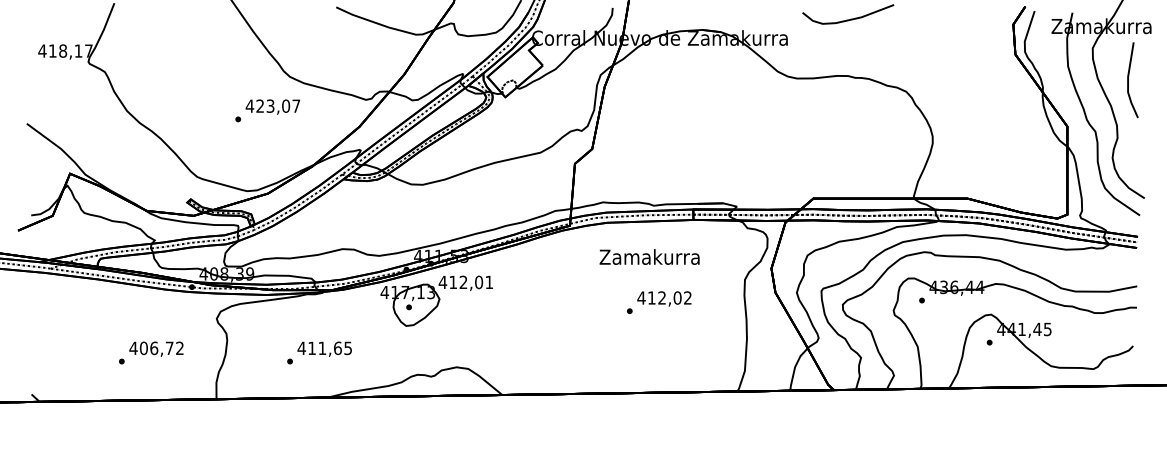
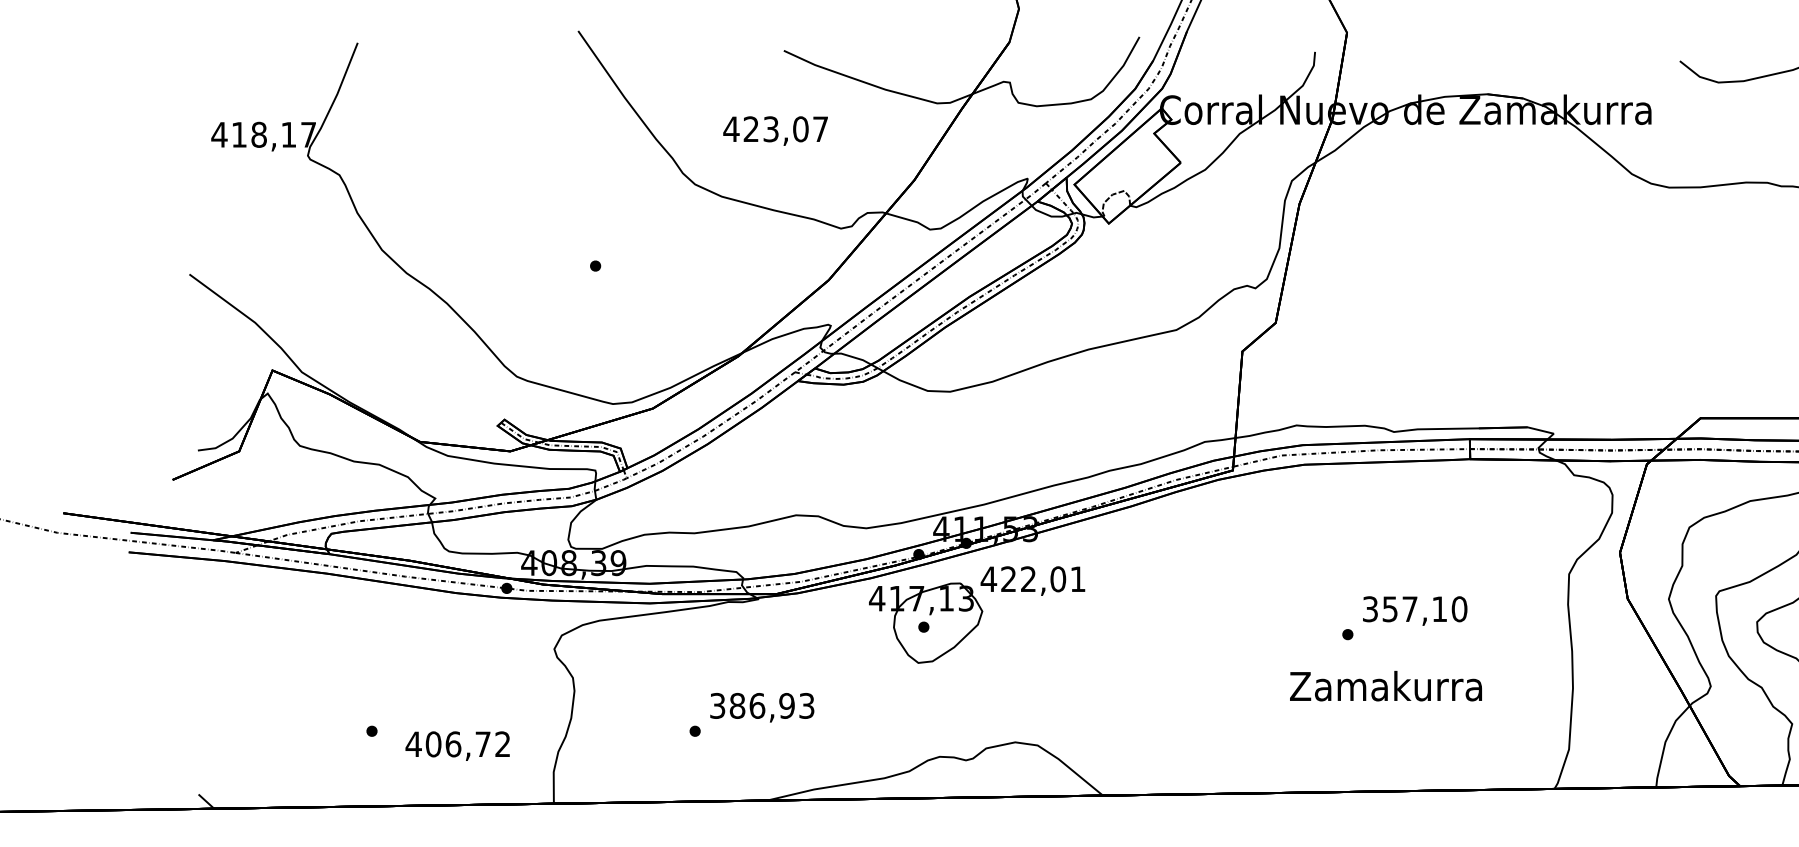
text: (272, 106) -> (774, 129), moved
text: (649, 256) -> (1385, 685), moved
text: (452, 281) -> (1007, 577), 412,01 -> 422,01
text: (664, 297) -> (1414, 608), 412,02 -> 357,10
text: (156, 348) -> (457, 744), moved
text: (324, 348) -> (761, 706), 411,65 -> 386,93

